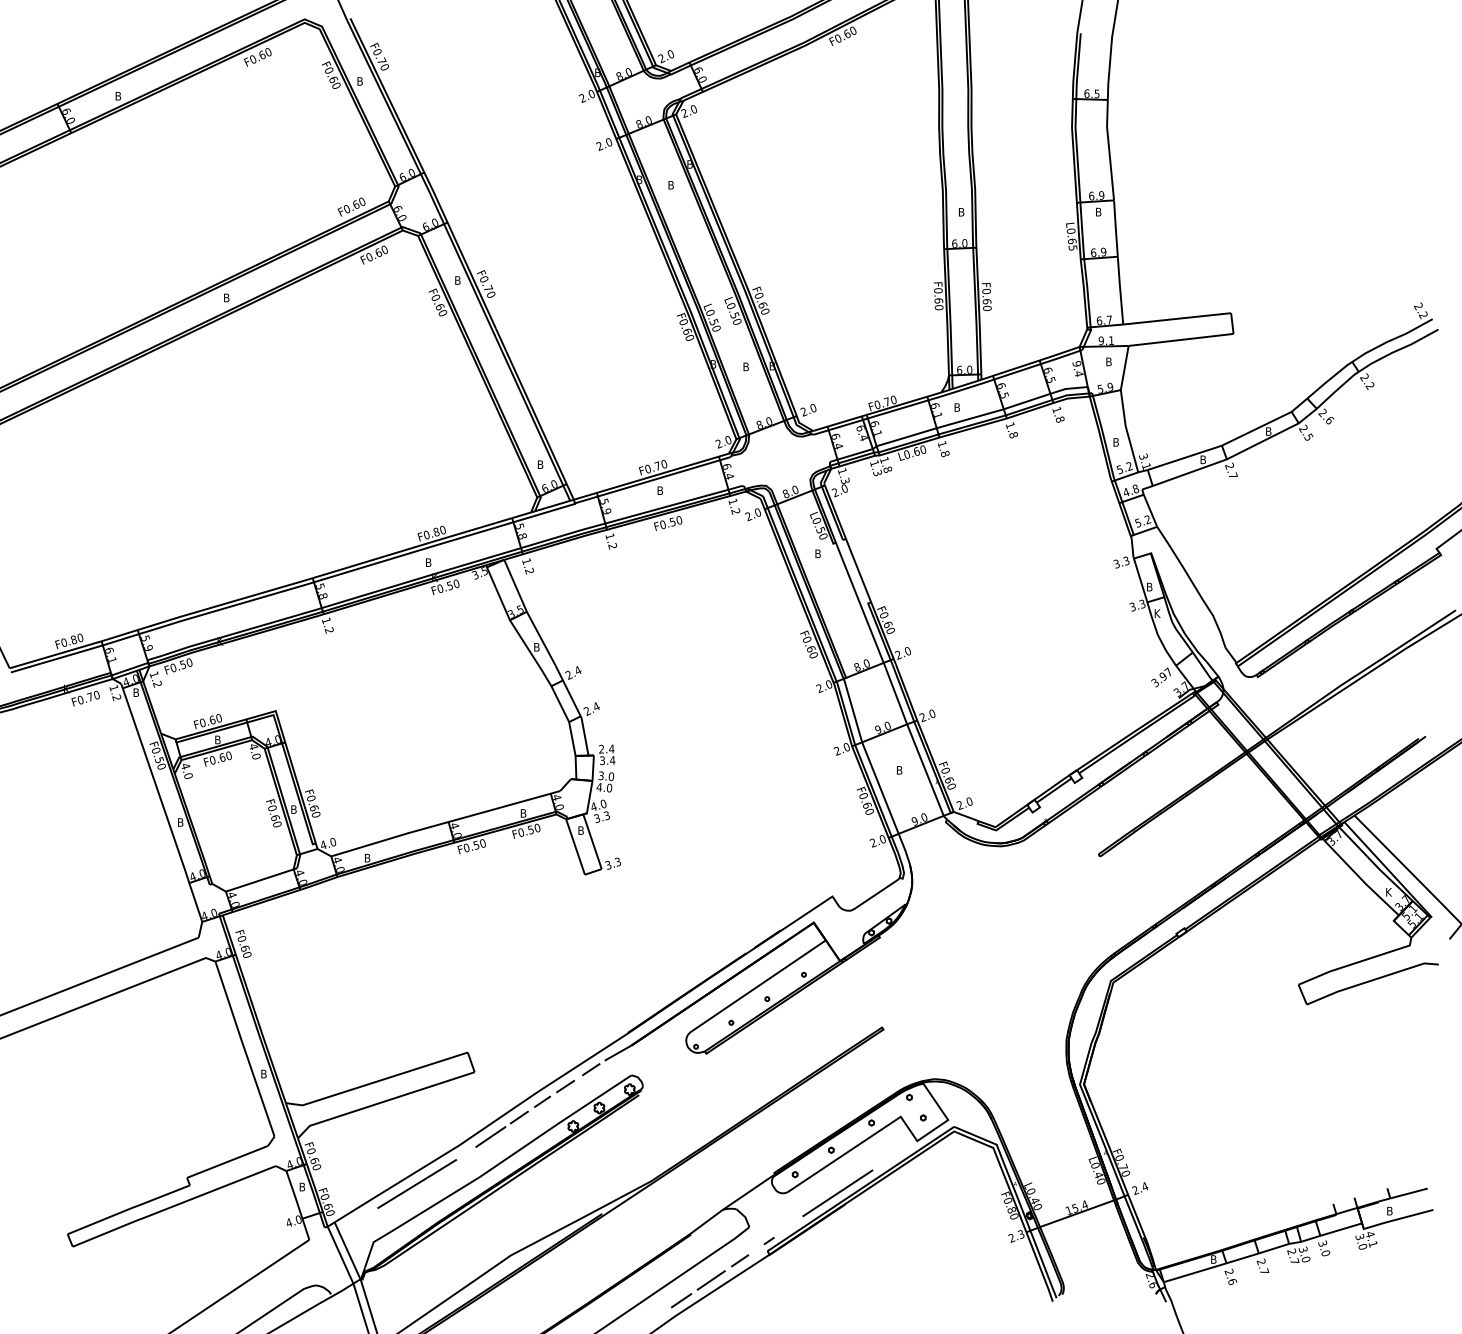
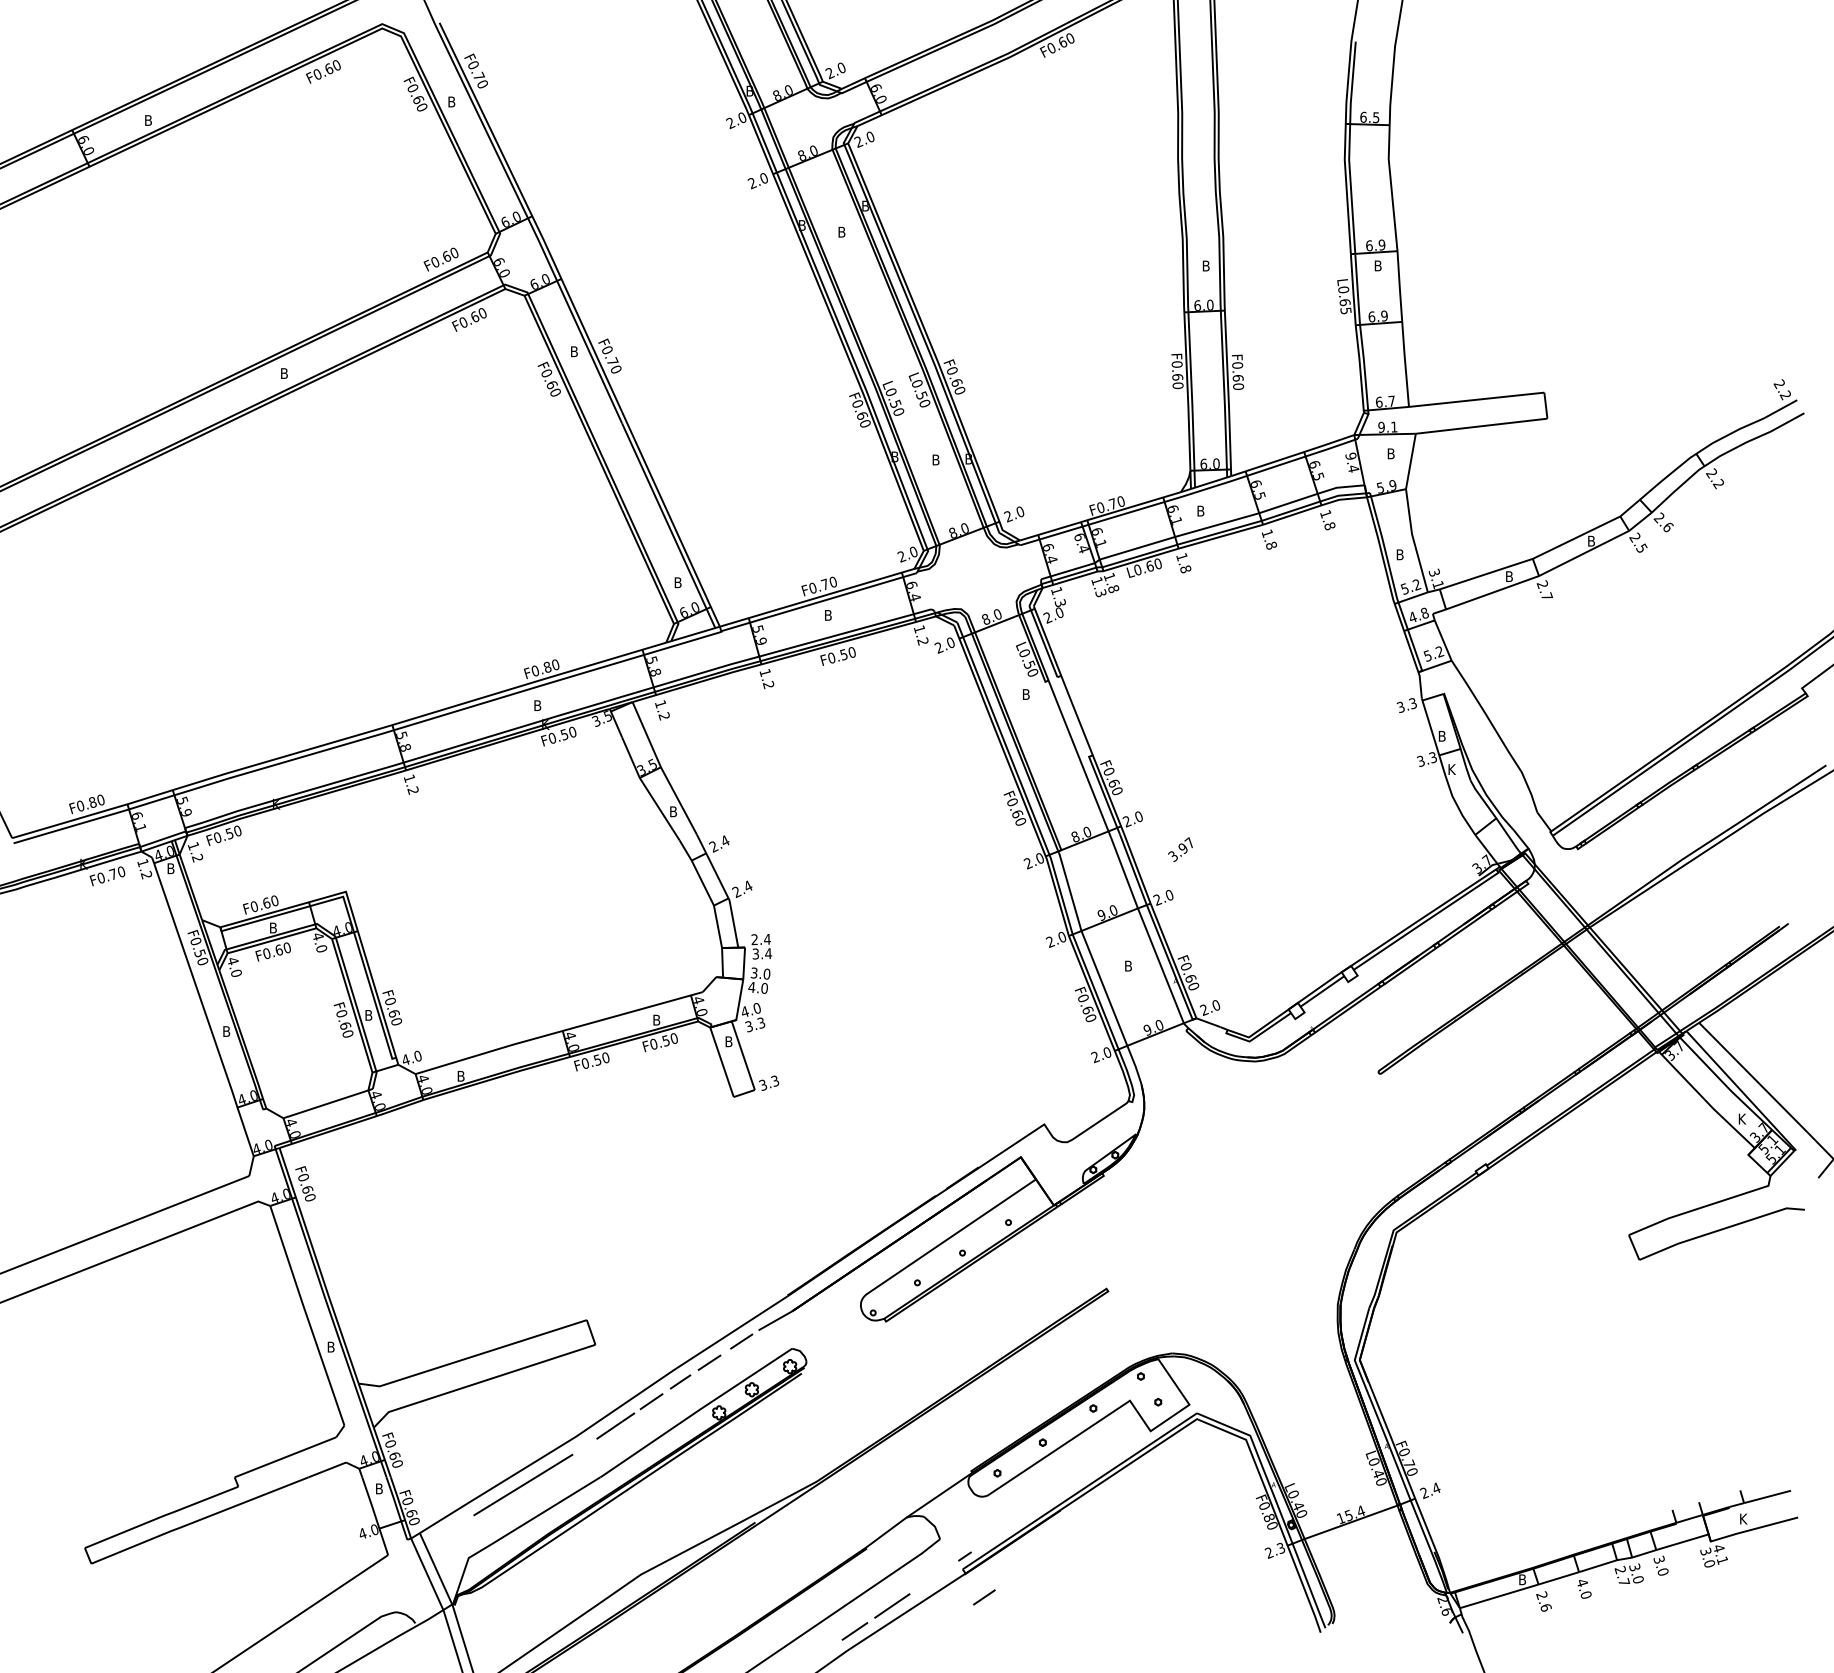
text: (1161, 677) -> (1180, 849), moved
line: (837, 1193) -> (1050, 1496), removed
text: (1390, 1210) -> (1744, 1518), B -> K
line: (740, 1260) -> (984, 1597), moved
text: (1263, 1266) -> (1584, 1588), 2.7 -> 4.0

